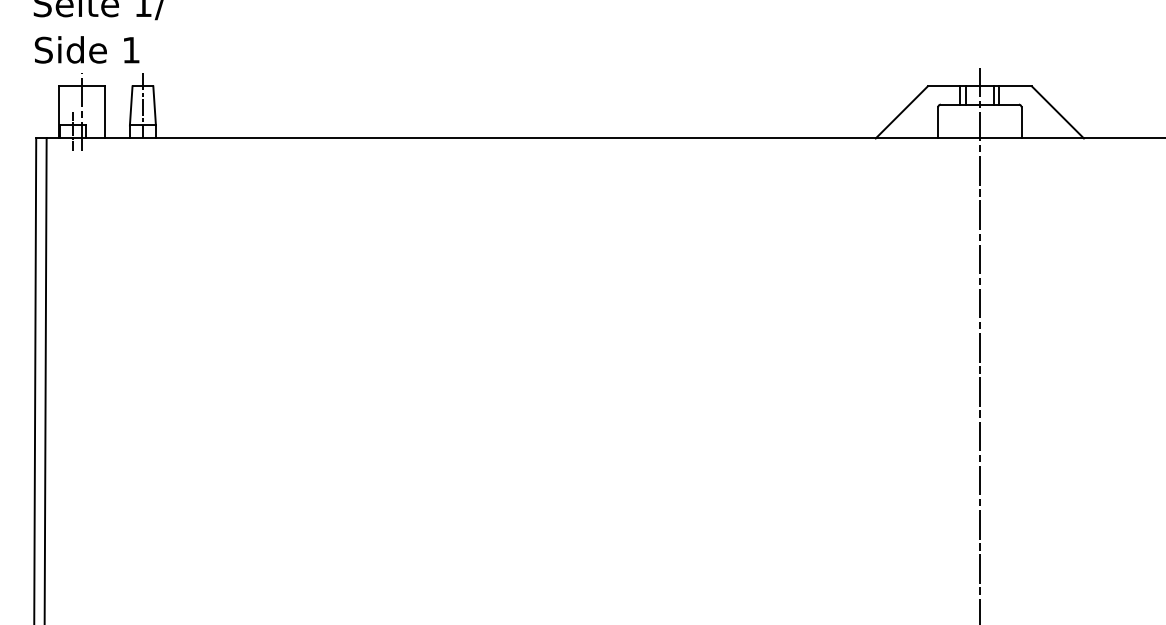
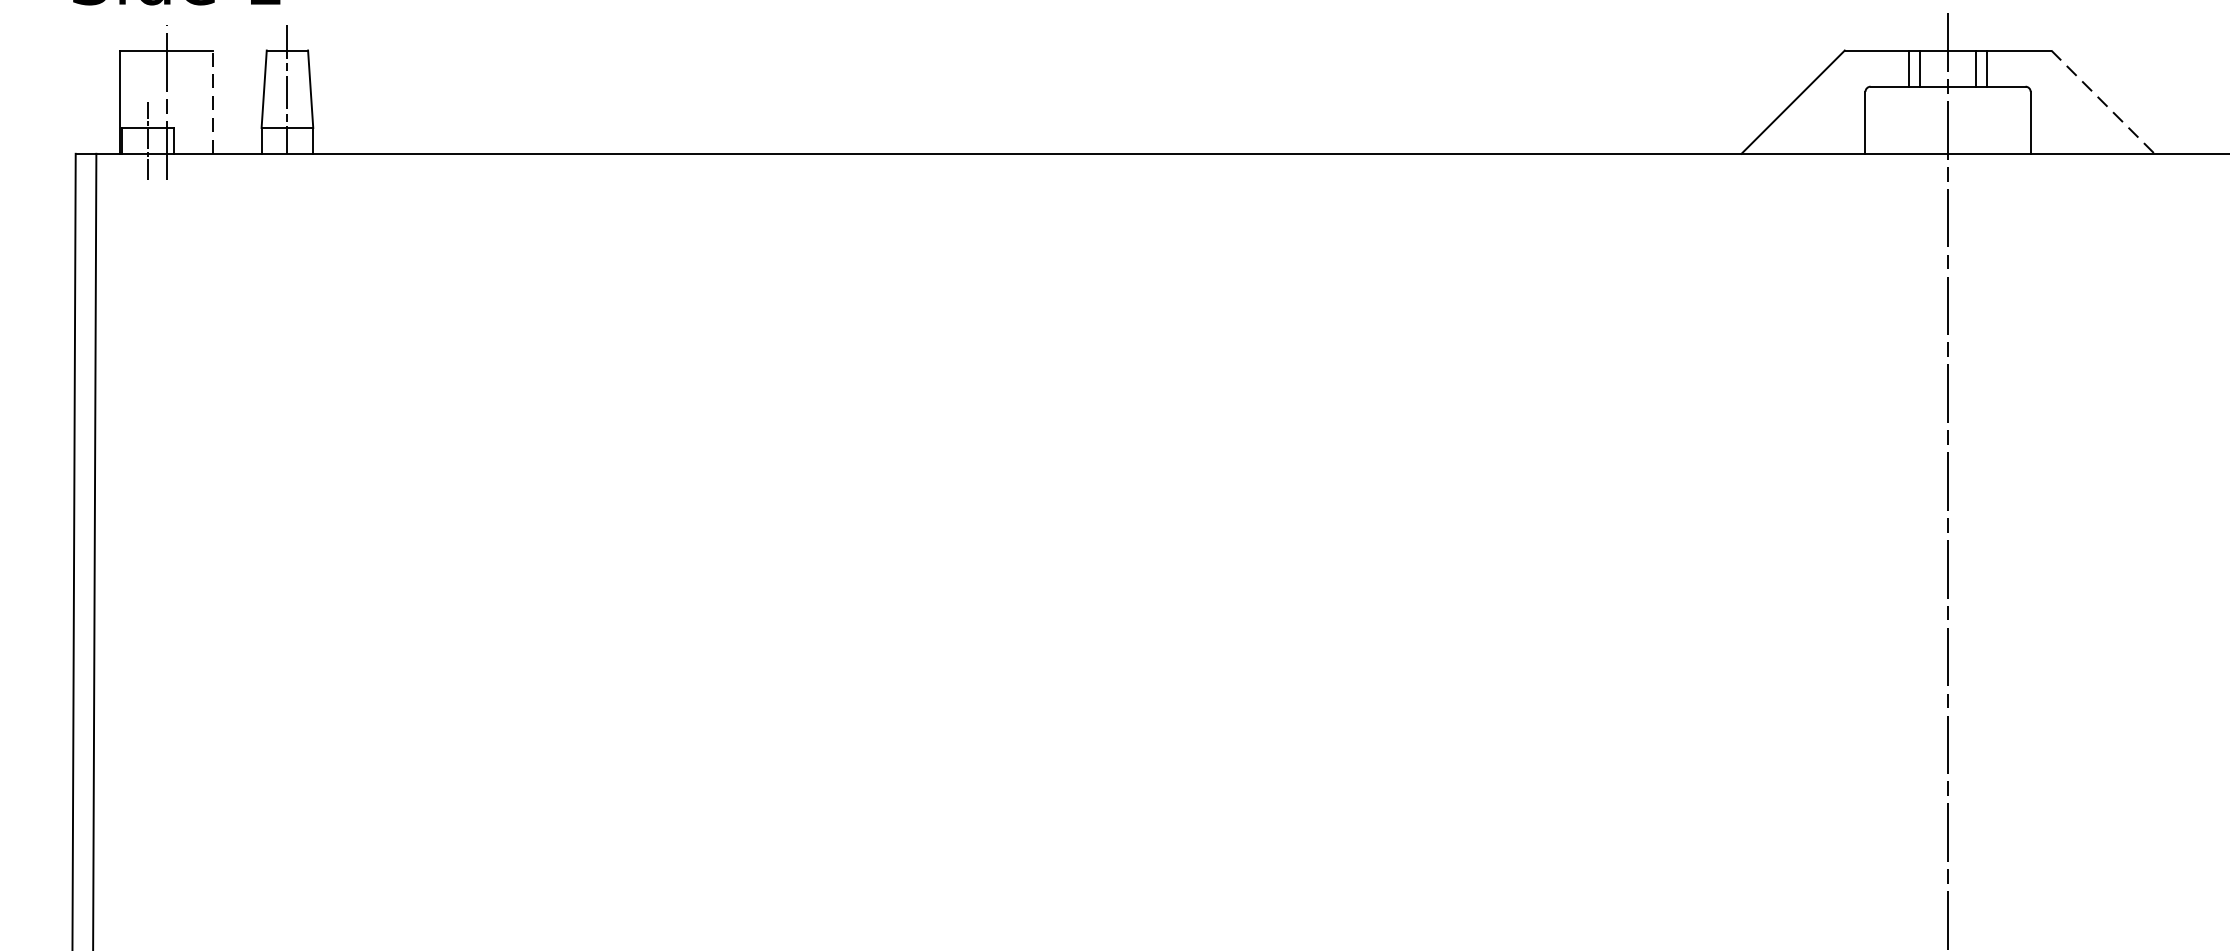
line: (105, 111) -> (213, 100), solid -> dashed
line: (1057, 112) -> (2102, 102), solid -> dashed

